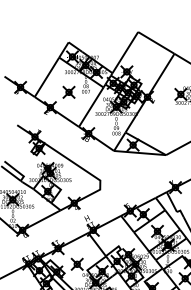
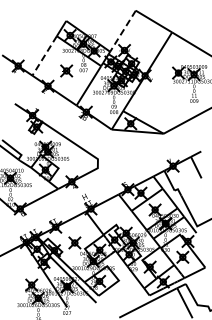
line: (124, 52) -> (122, 31), solid -> dashed
line: (46, 77) -> (44, 56), solid -> dashed

